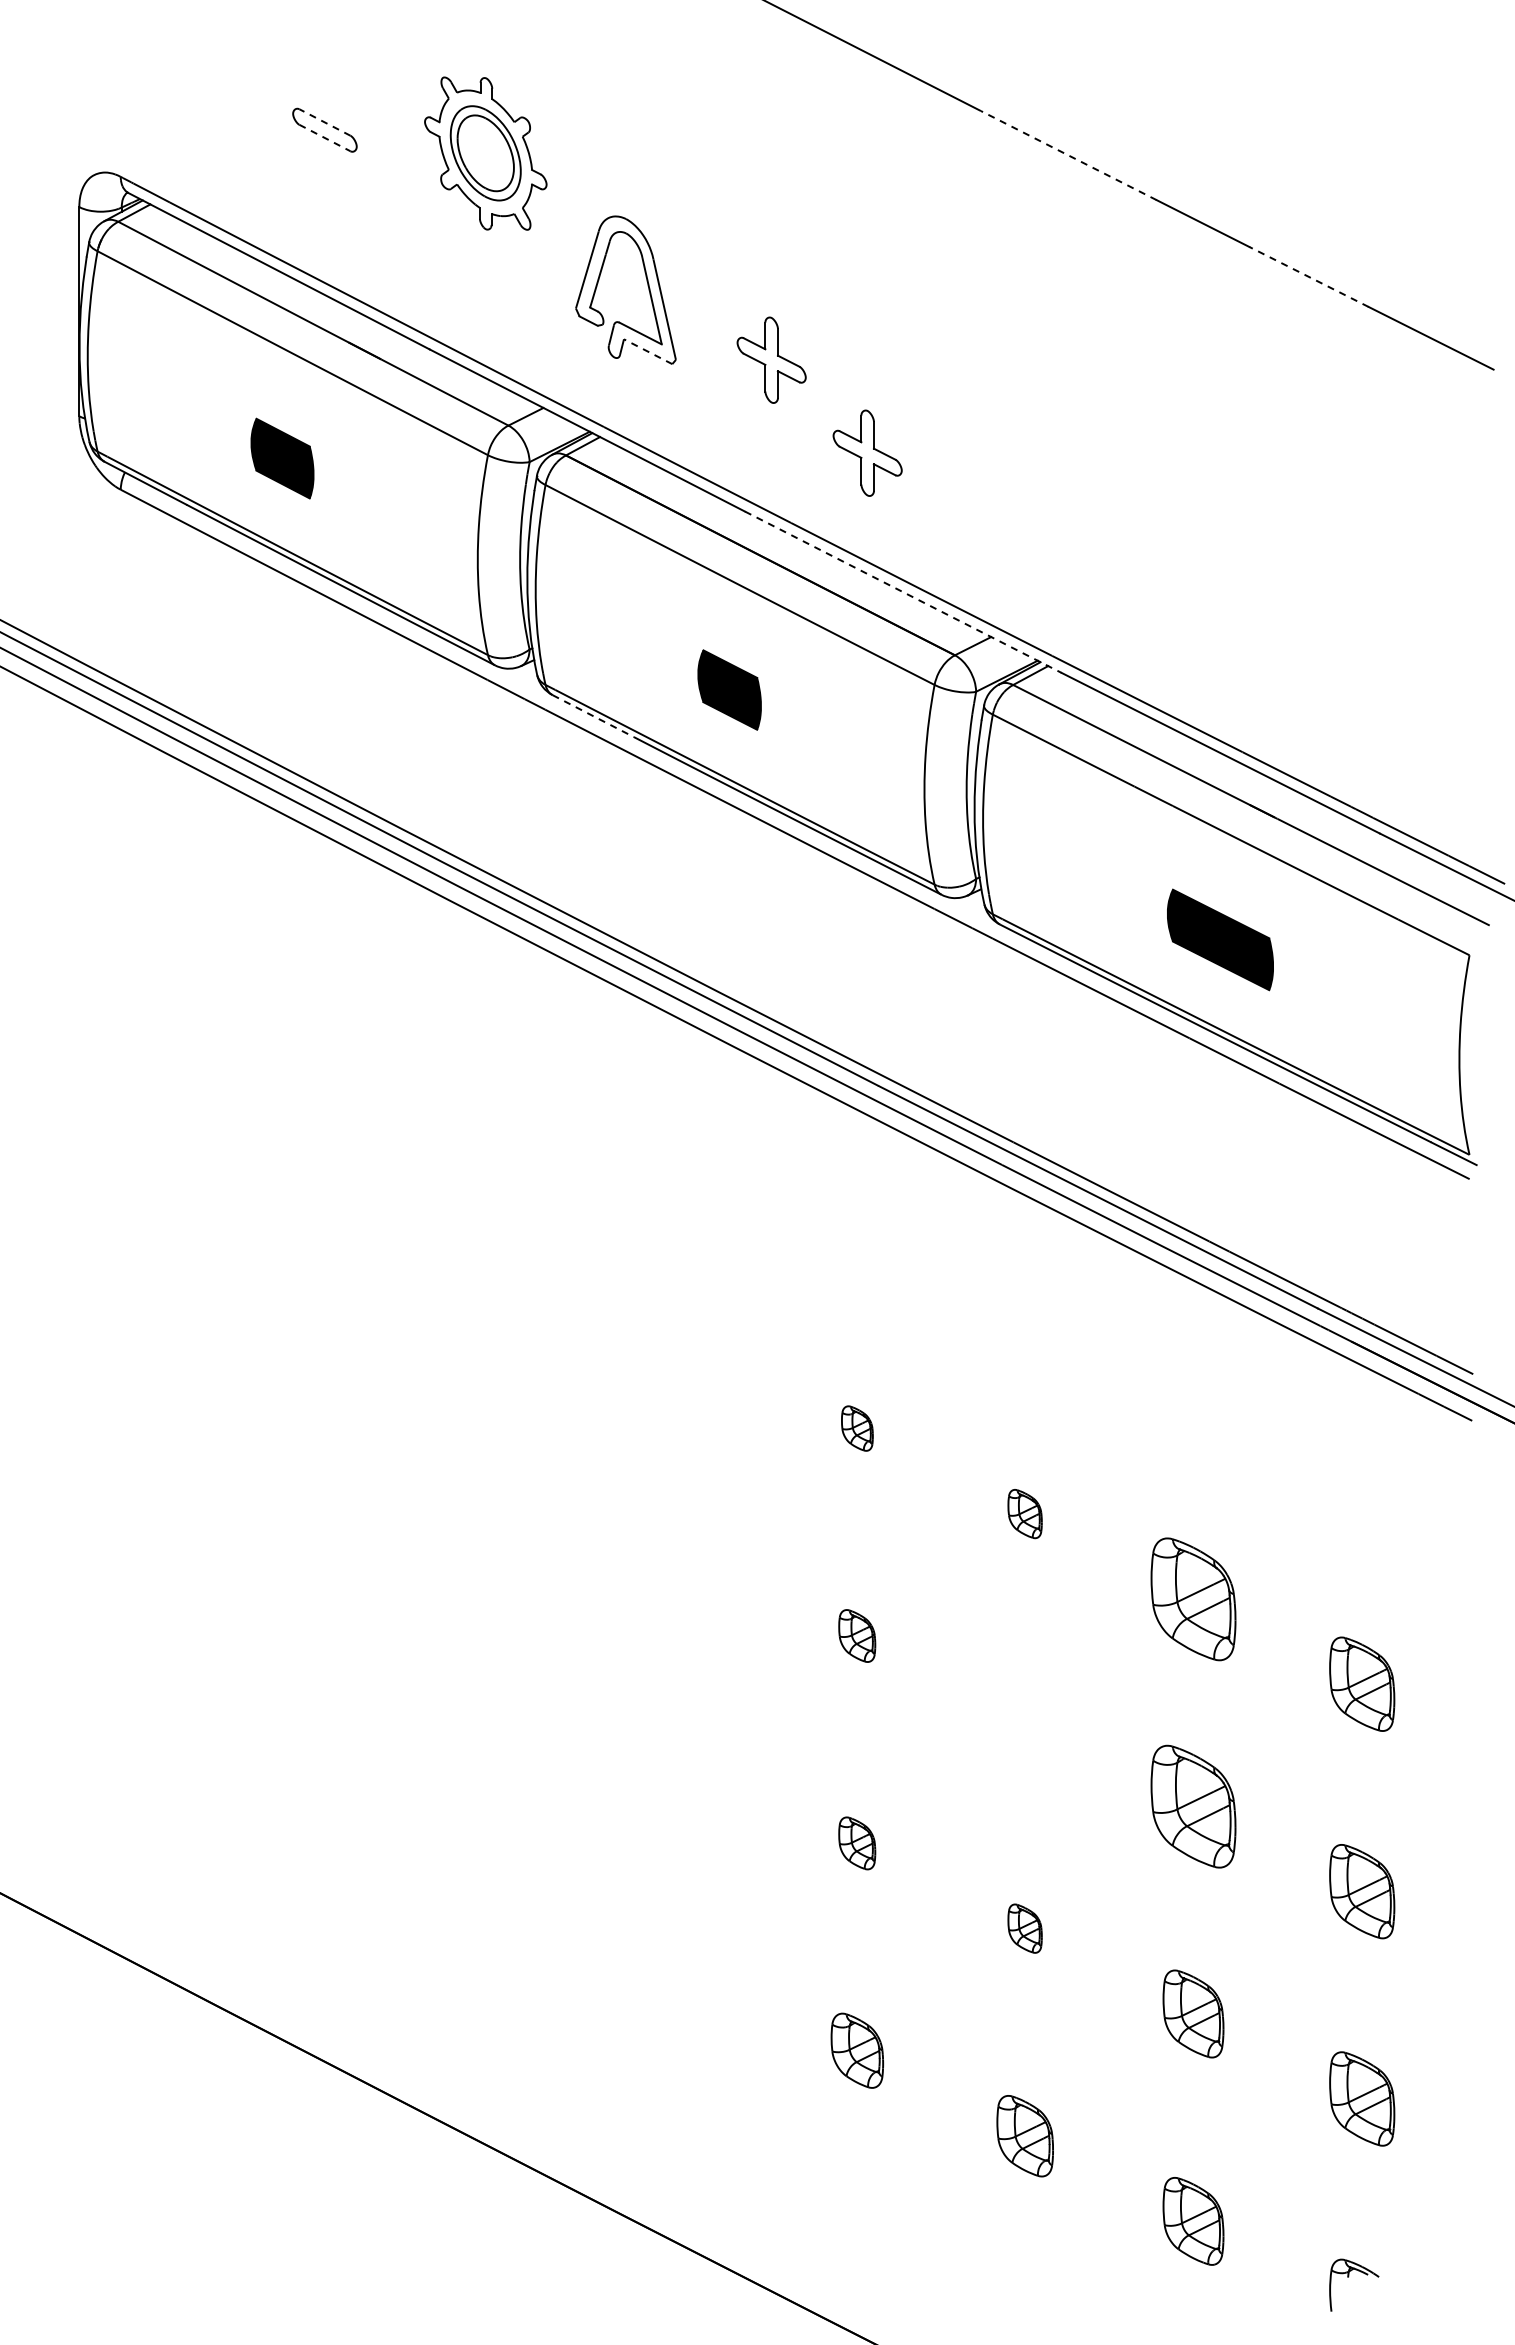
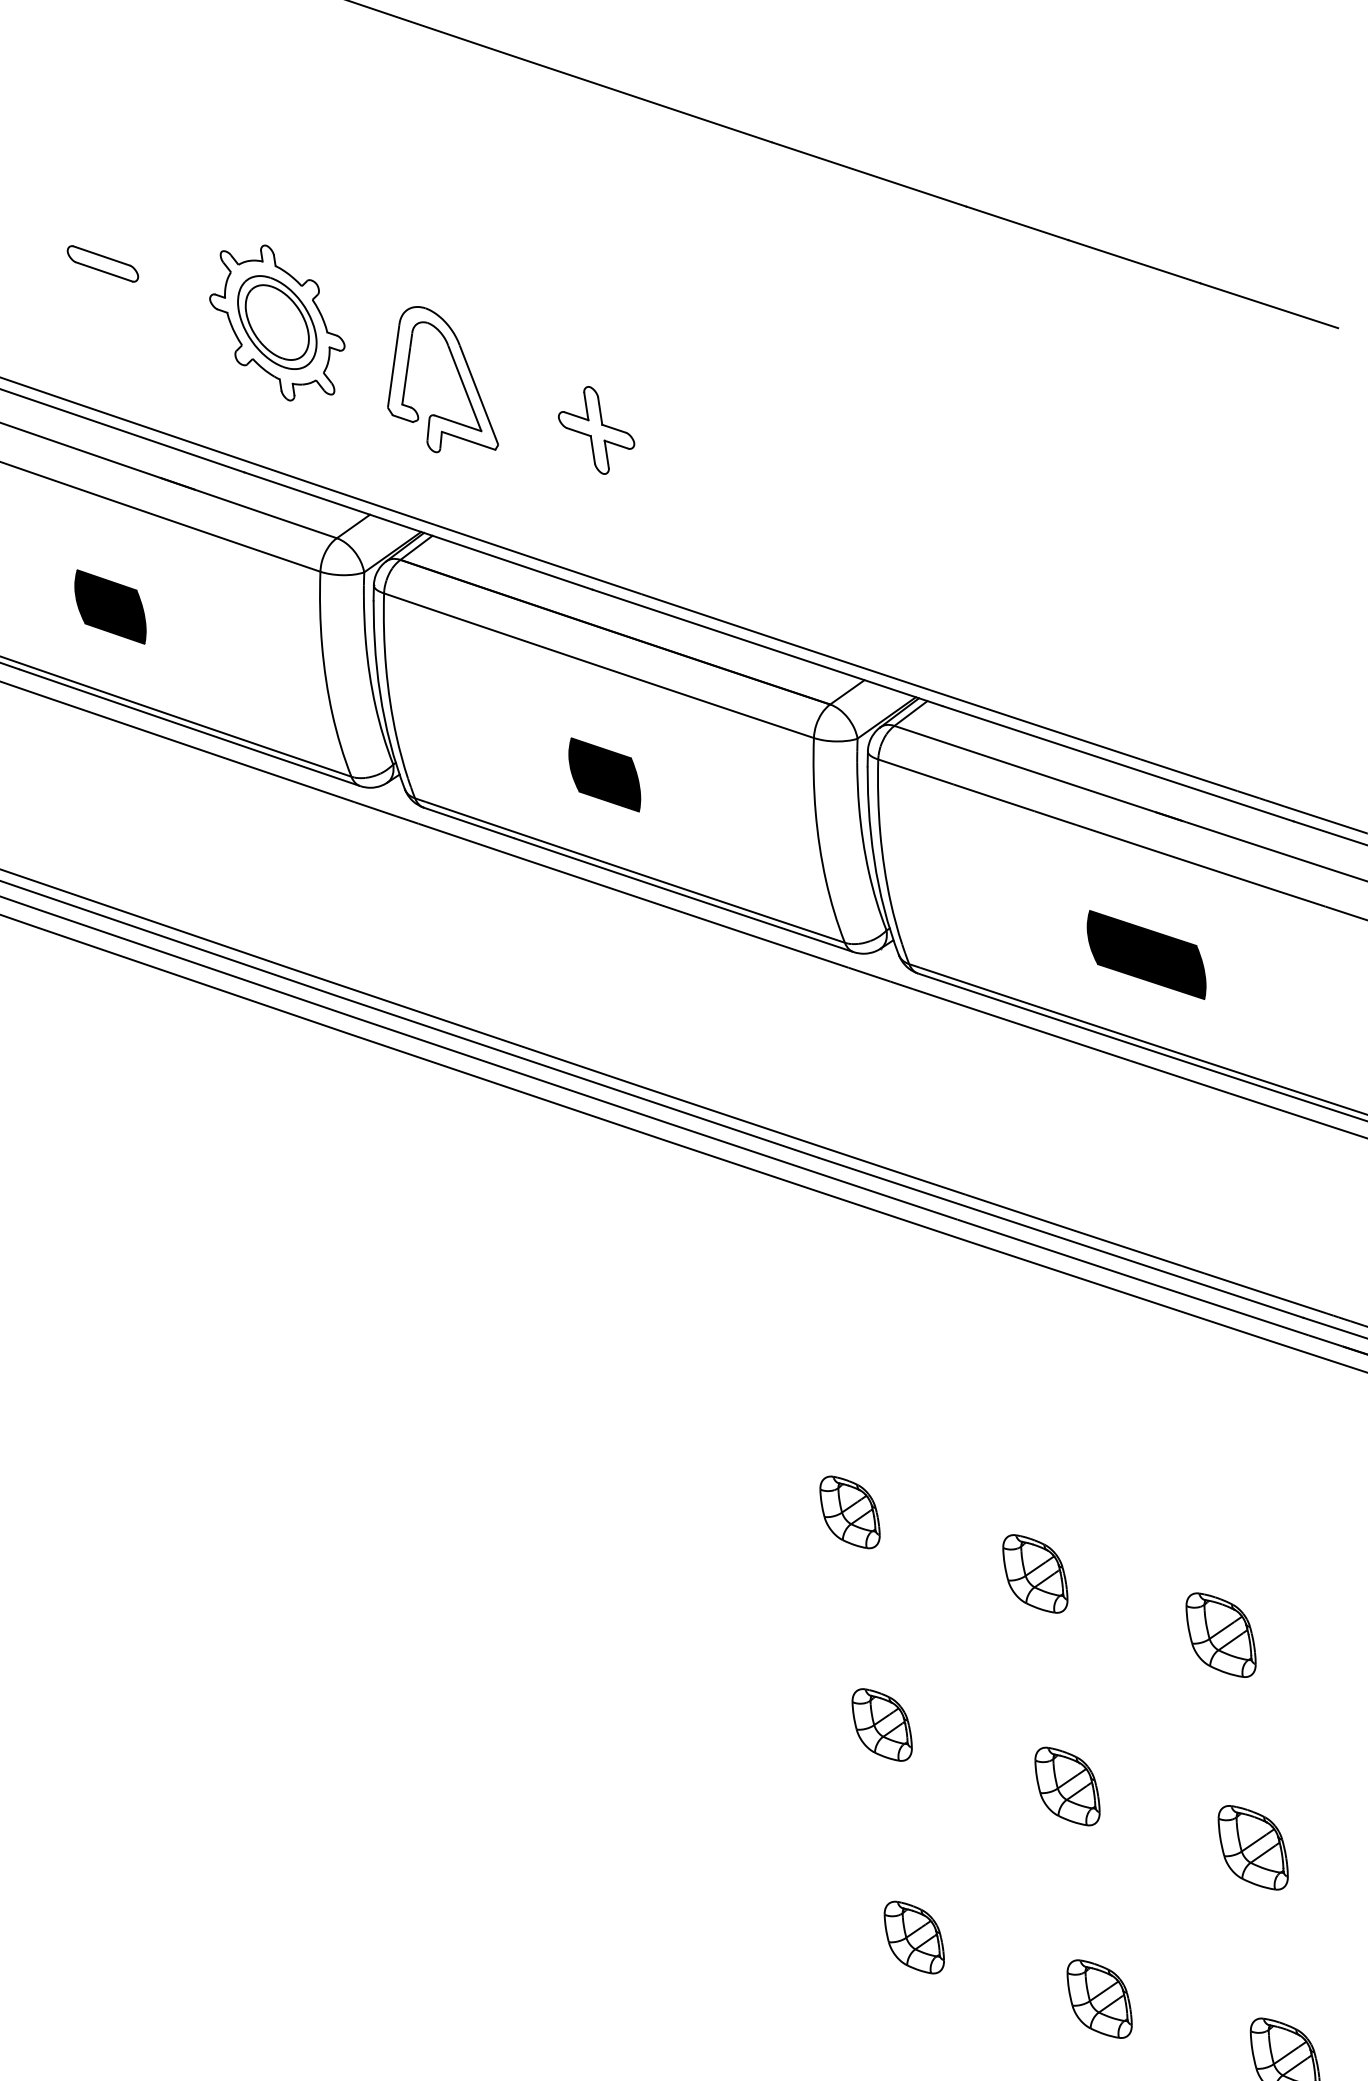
line: (324, 122) -> (101, 256), dashed -> solid
line: (324, 138) -> (103, 272), dashed -> solid
part: (485, 153) -> (277, 322), moved
line: (1068, 155) -> (869, 174), dashed -> solid
line: (1308, 276) -> (1133, 261), dashed -> solid
line: (647, 351) -> (467, 440), dashed -> solid
part: (867, 452) -> (709, 510), removed
line: (903, 592) -> (767, 648), dashed -> solid
line: (593, 716) -> (469, 823), dashed -> solid
part: (857, 1428) -> (850, 1512), size x1.67
part: (1024, 1513) -> (1034, 1573), size x1.67
part: (1193, 1598) -> (1220, 1634), size x0.71
part: (856, 1635) -> (881, 1724), size x1.43
part: (1024, 1721) -> (1066, 1786), added
part: (1193, 1806) -> (1253, 1847), size x0.71
part: (856, 1843) -> (913, 1937), size x1.43
part: (1024, 1928) -> (1098, 1998), size x1.67

